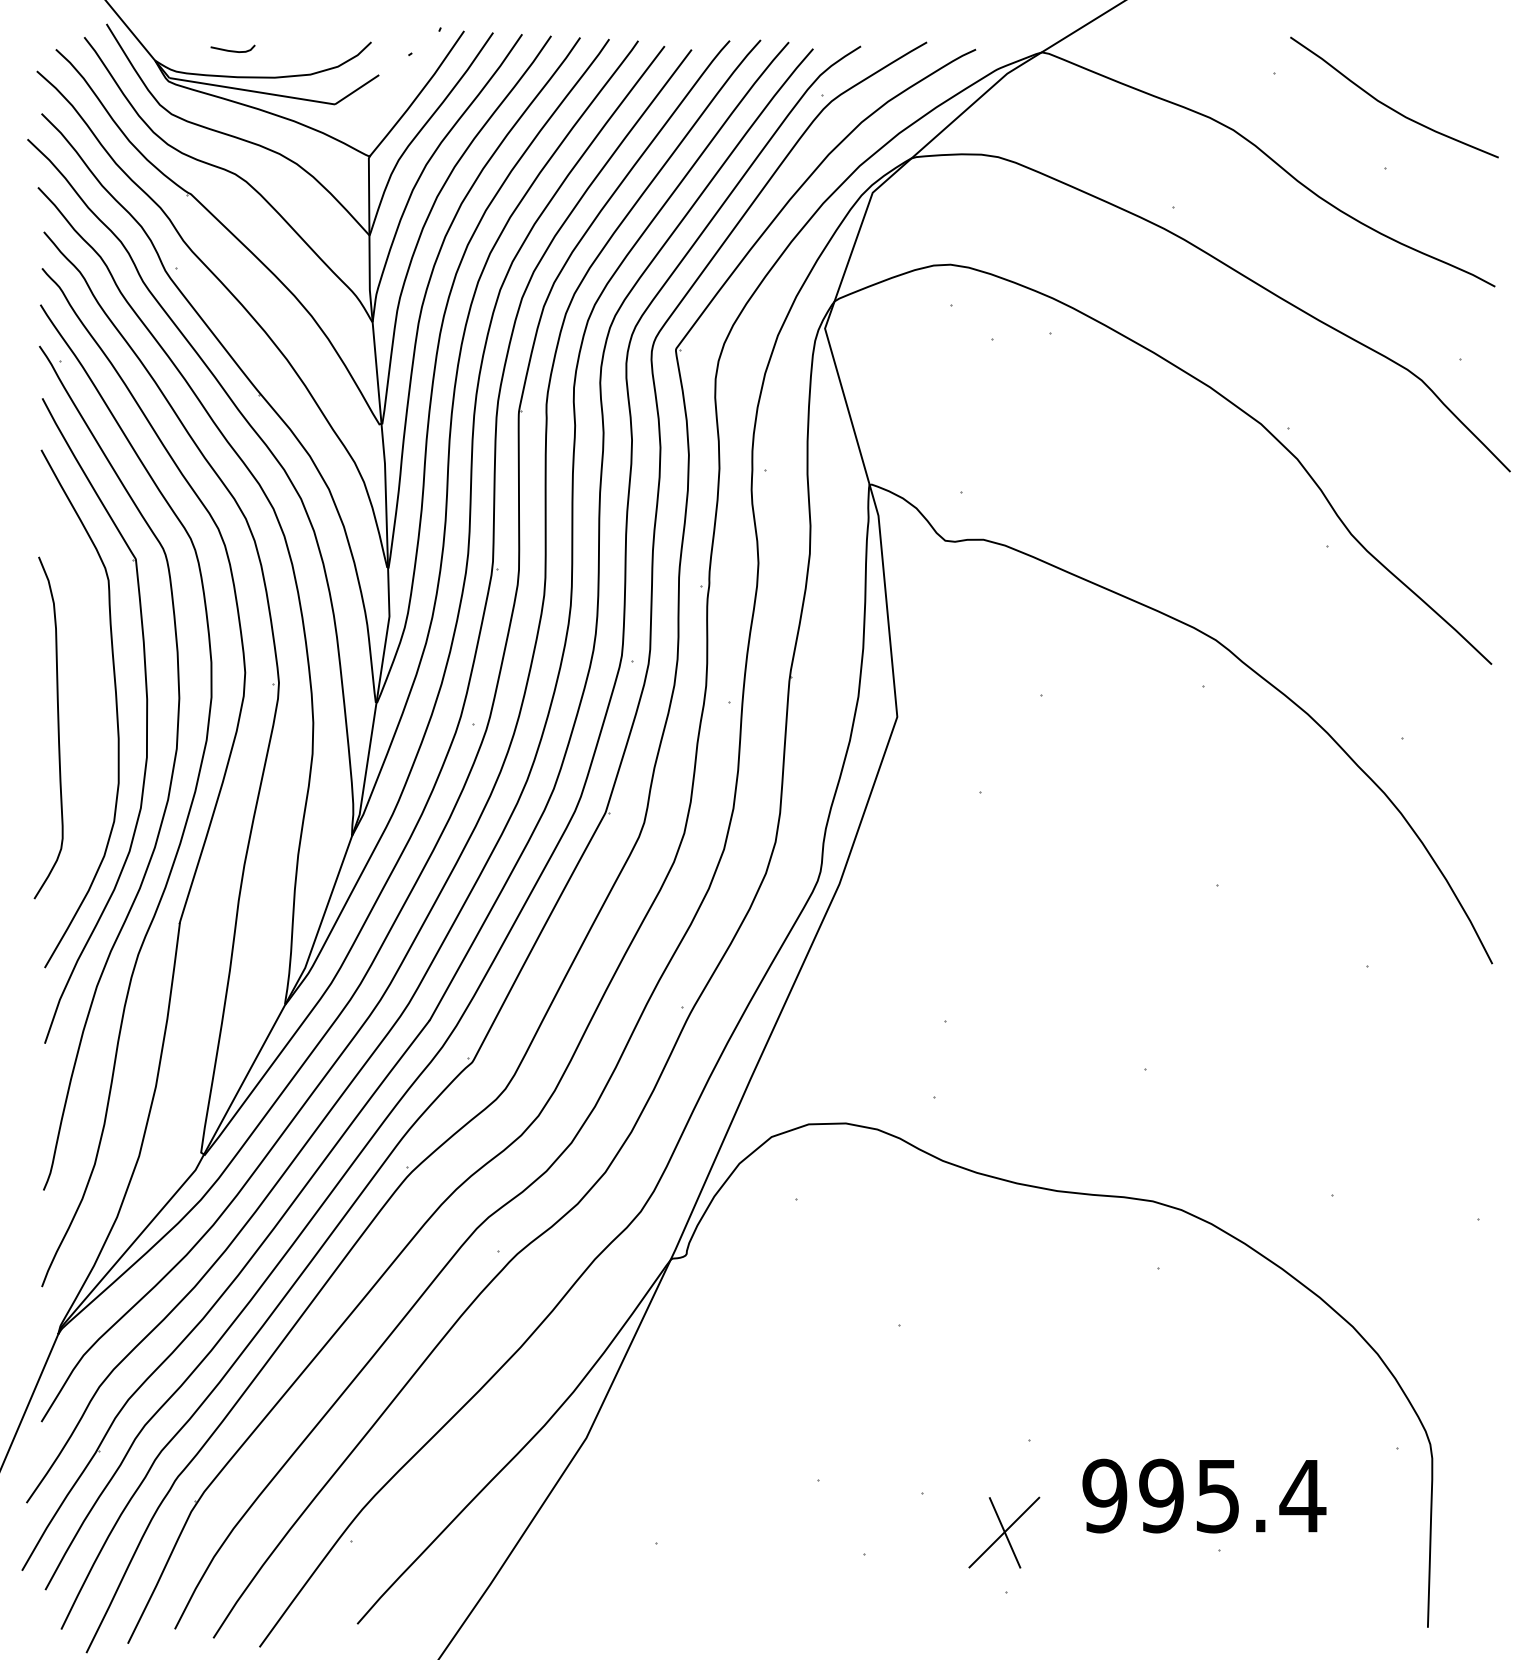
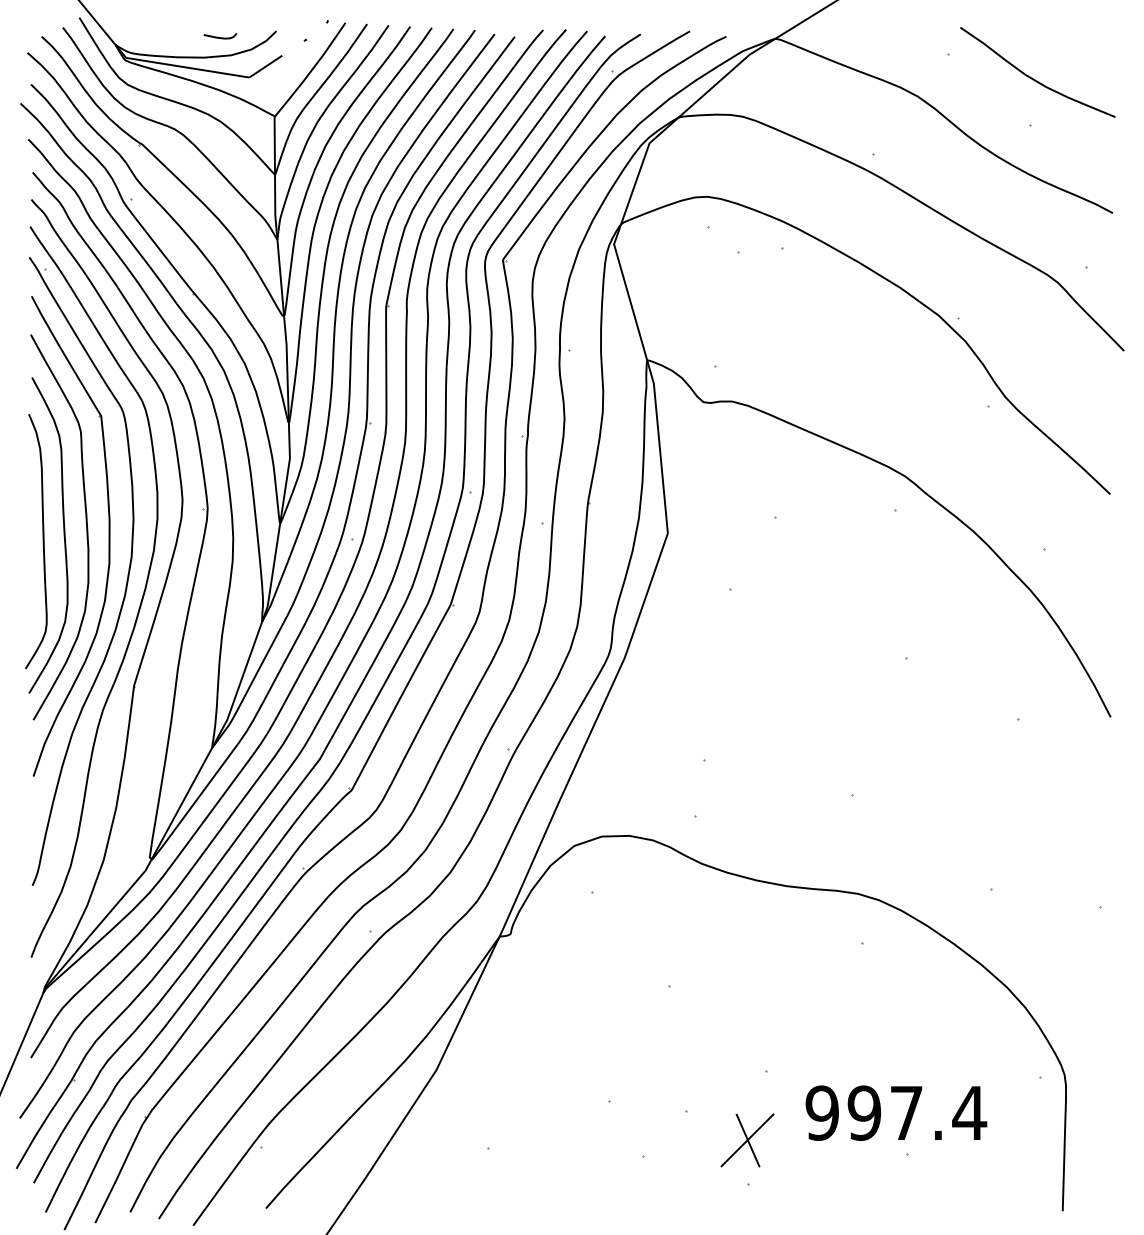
curve: (232, 50) -> (219, 37), moved
curve: (85, 719) -> (63, 535), added
text: (1217, 1496) -> (906, 1113), 995.4 -> 997.4

